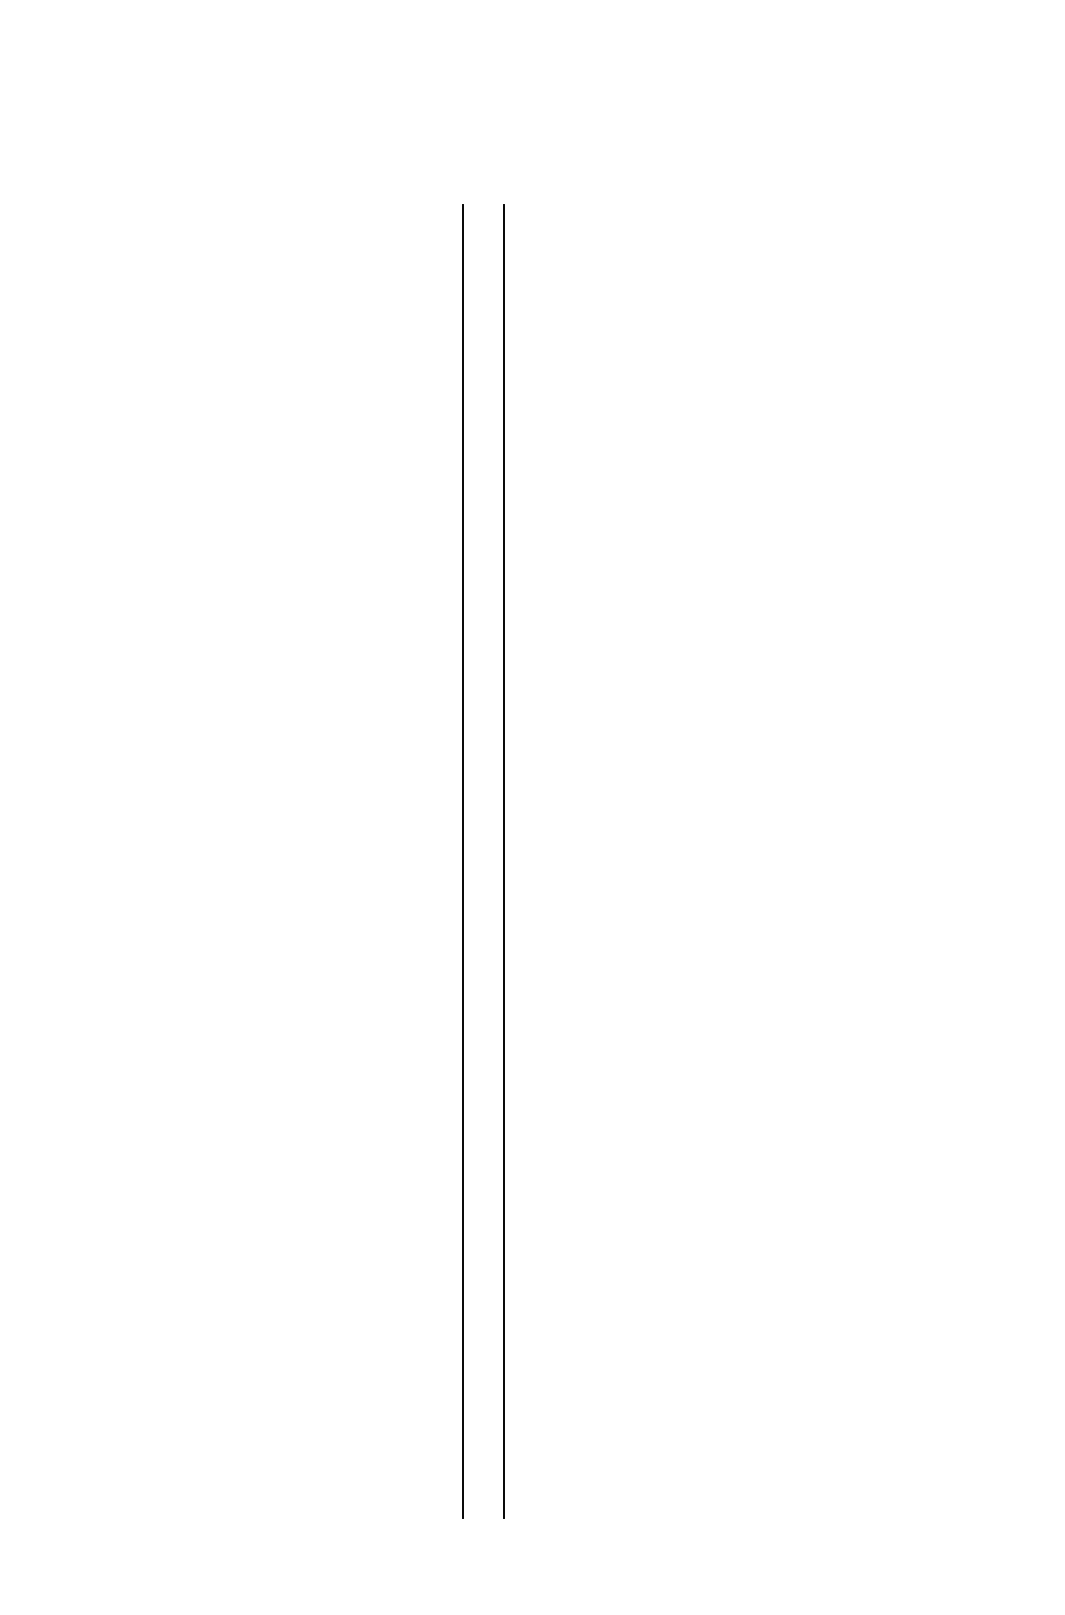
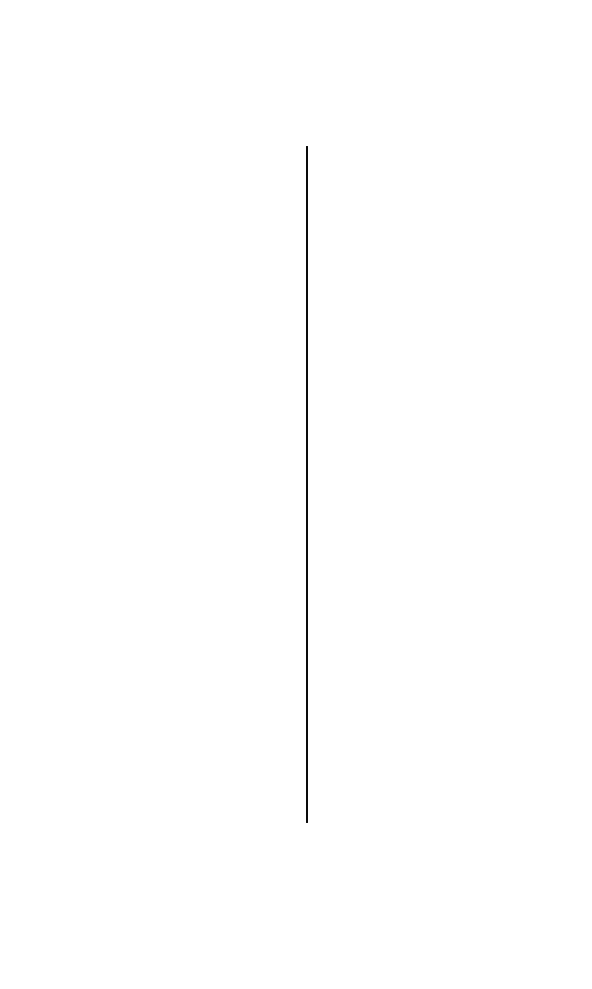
line: (462, 860) -> (285, 484), removed

